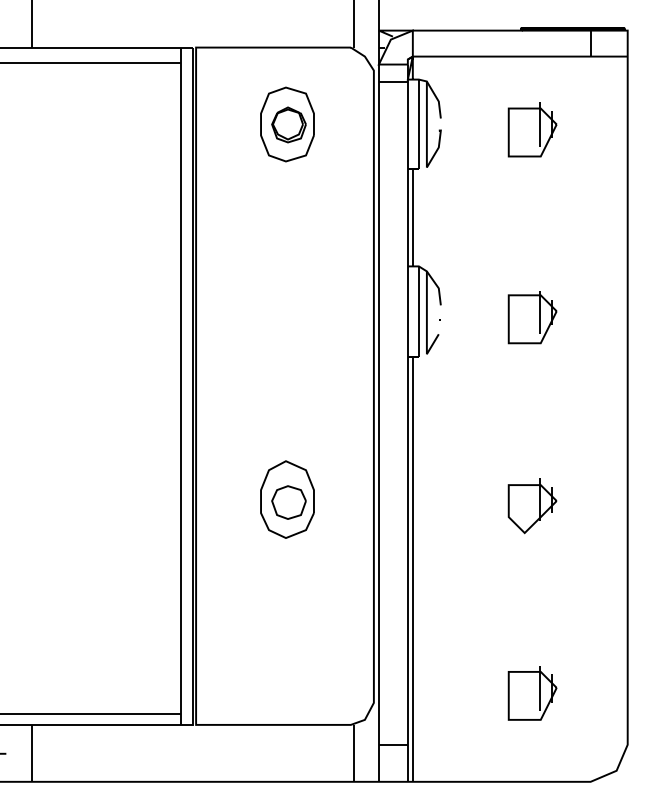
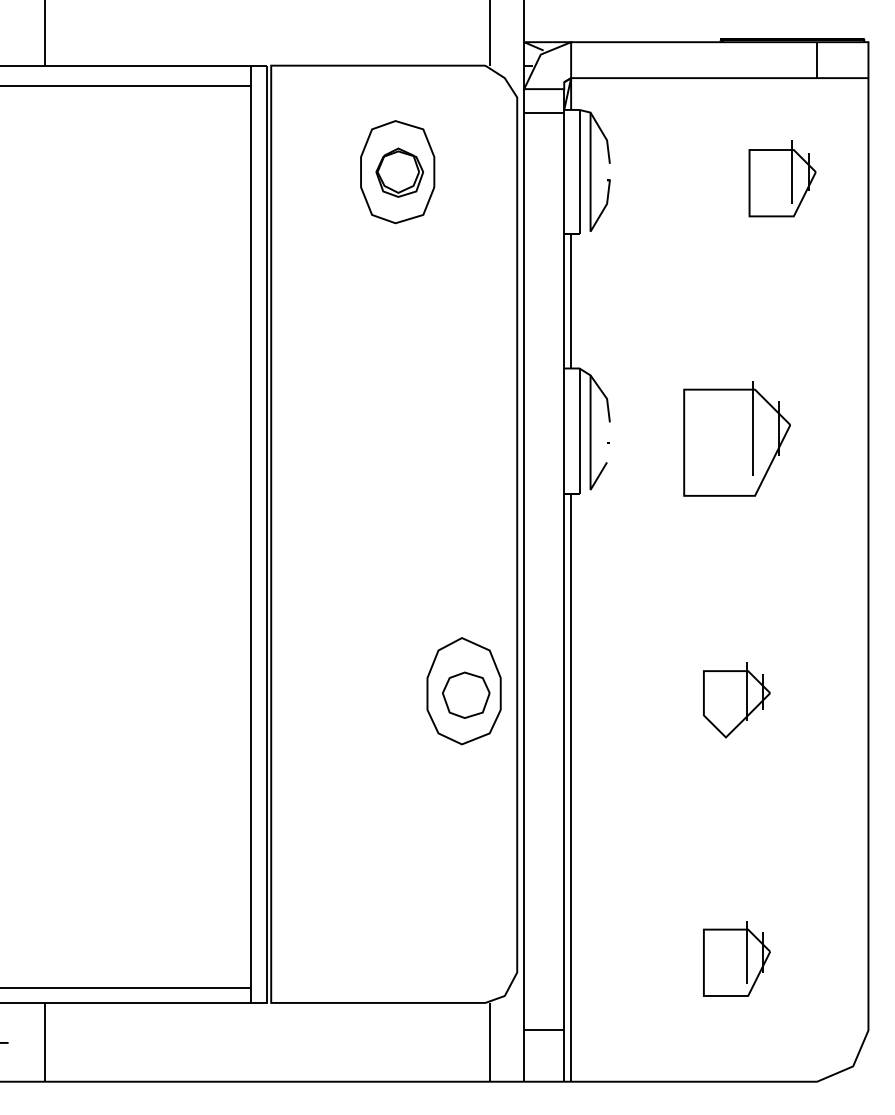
part: (532, 129) -> (782, 179), moved
part: (532, 317) -> (736, 439), size x1.6
part: (287, 499) -> (464, 691), moved

